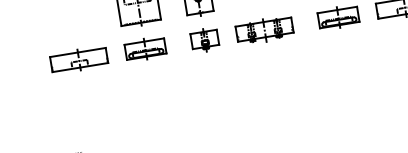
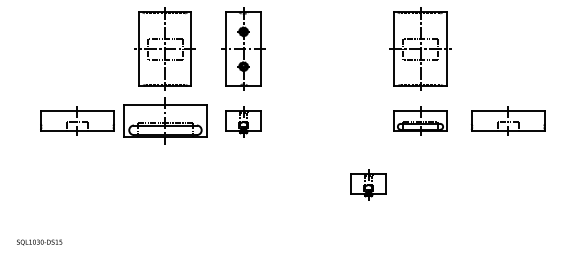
part: (264, 30) -> (322, 121), removed
part: (144, 48) -> (164, 120), size x1.6
part: (307, 72) -> (368, 184), added

